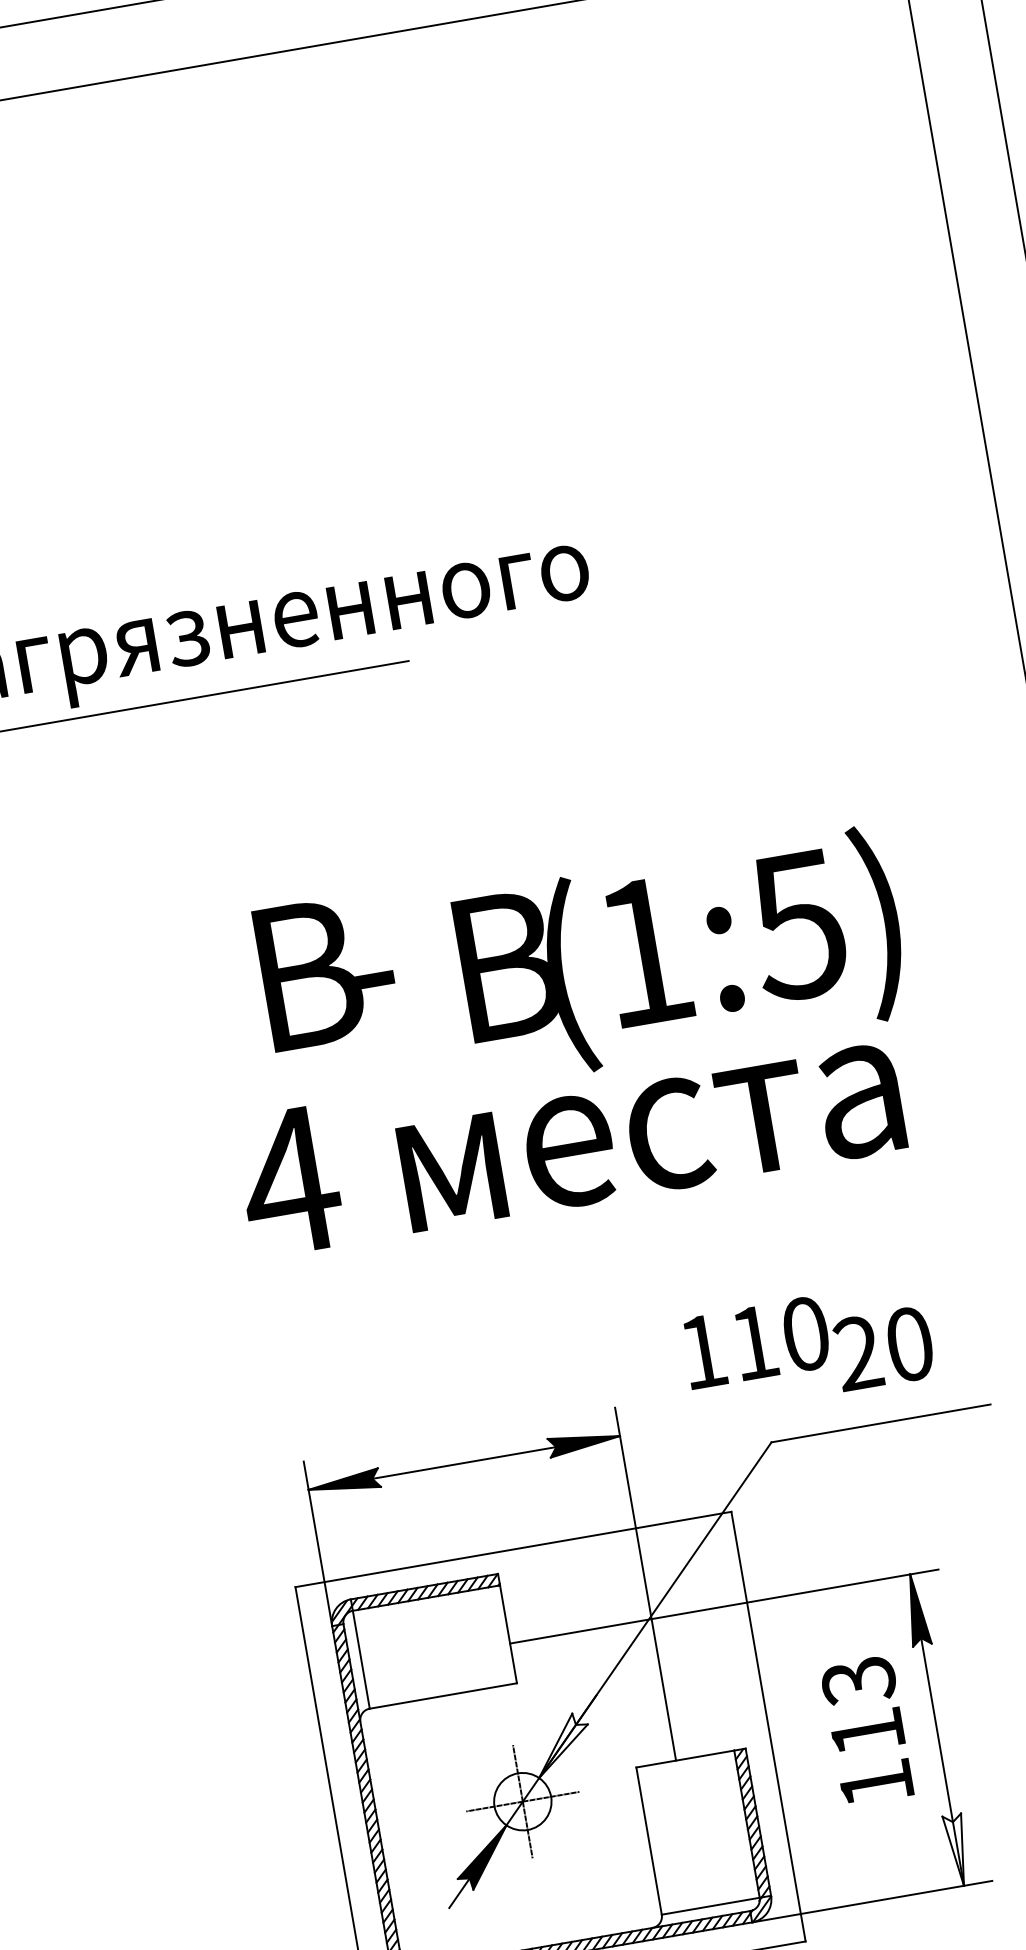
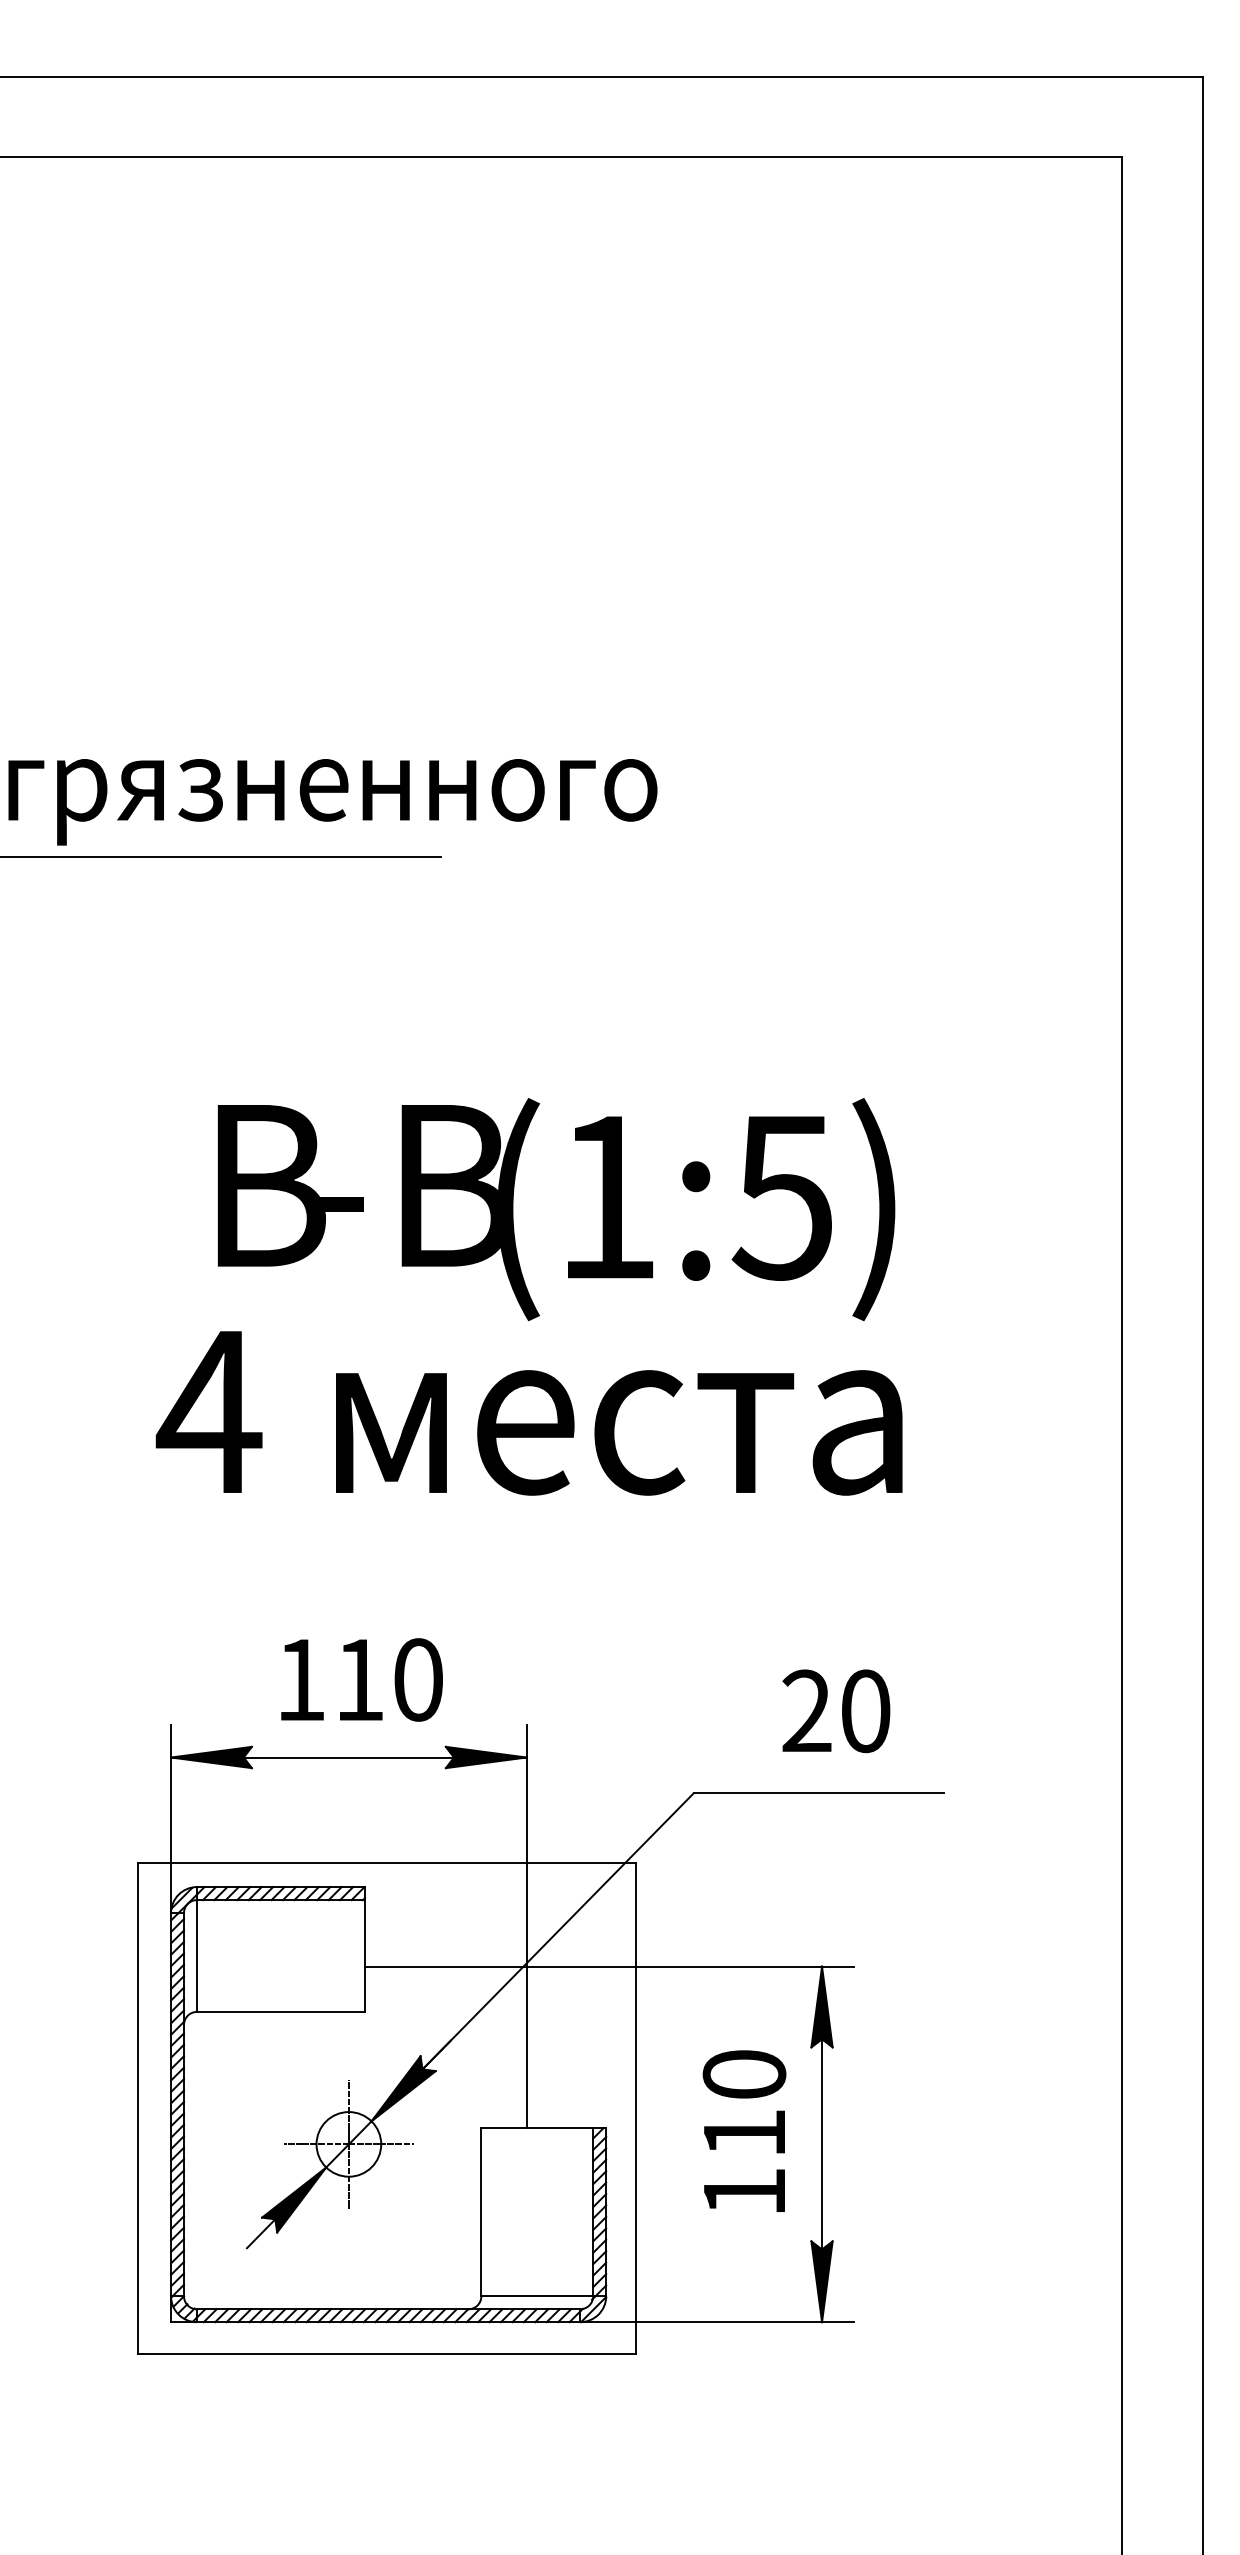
text: (682, 956) -> (648, 1209), moved
text: (755, 1342) -> (361, 1679), moved
text: (858, 1681) -> (744, 2075), 113 -> 110
fill: (562, 1744) -> (403, 2088), added
fill: (957, 1850) -> (821, 2281), added

